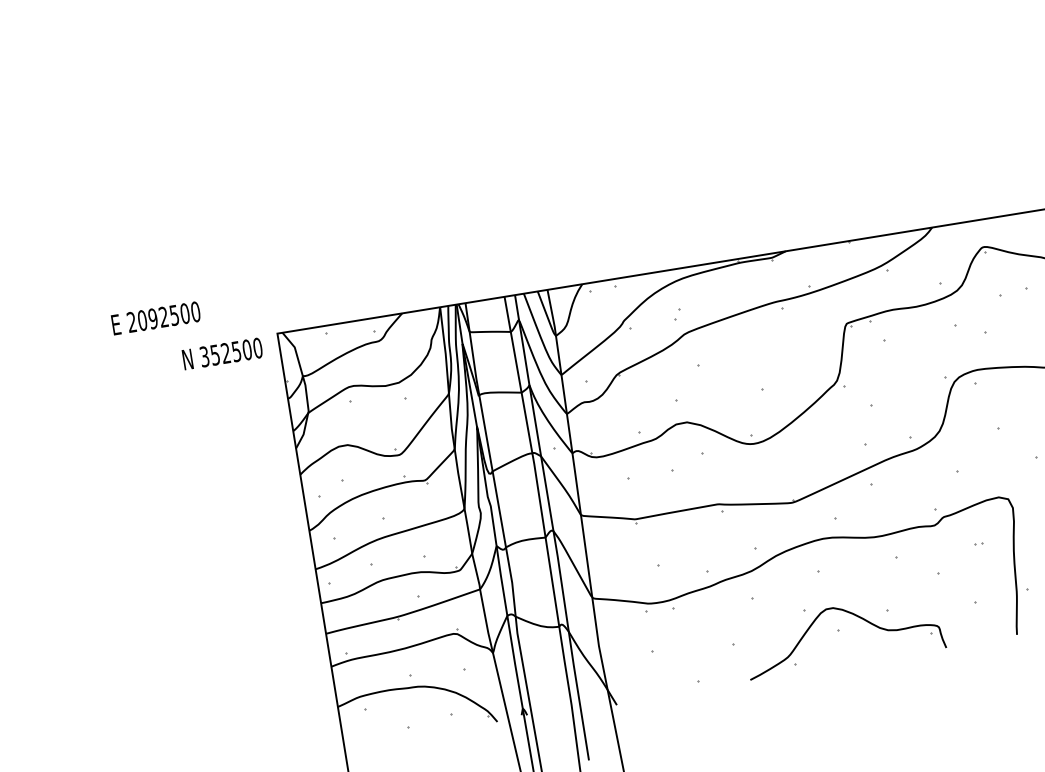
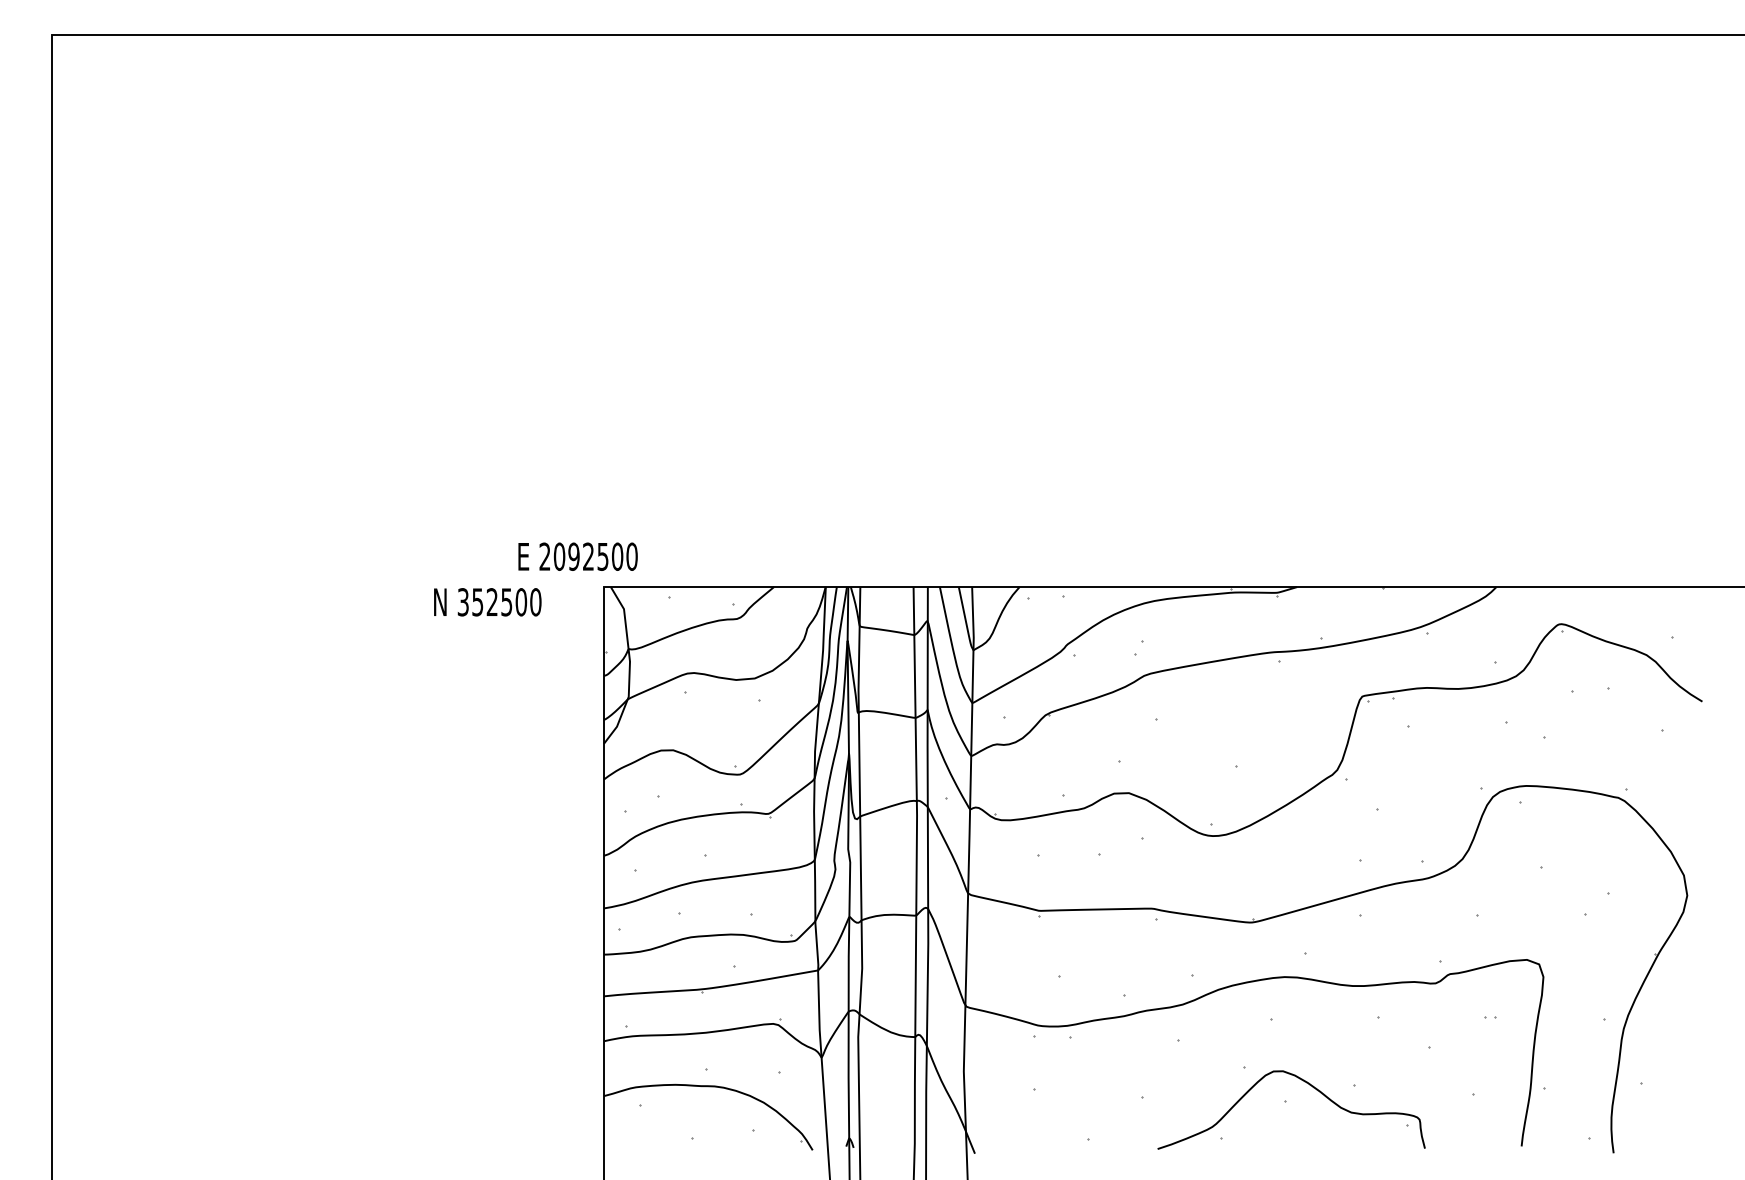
text: (155, 318) -> (577, 556), moved
text: (222, 354) -> (487, 602), moved

